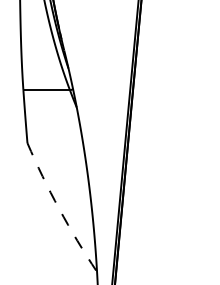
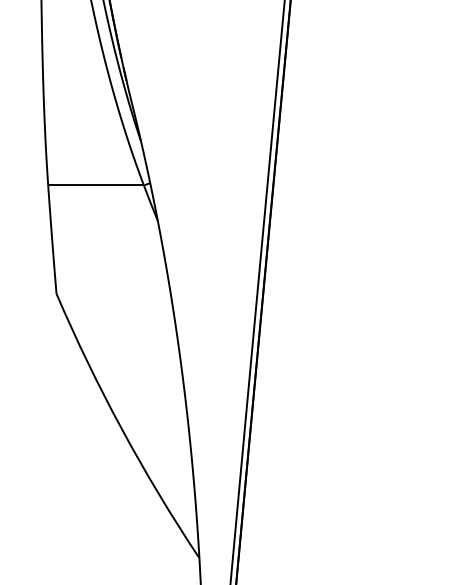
line: (59, 208) -> (122, 428), dashed -> solid

